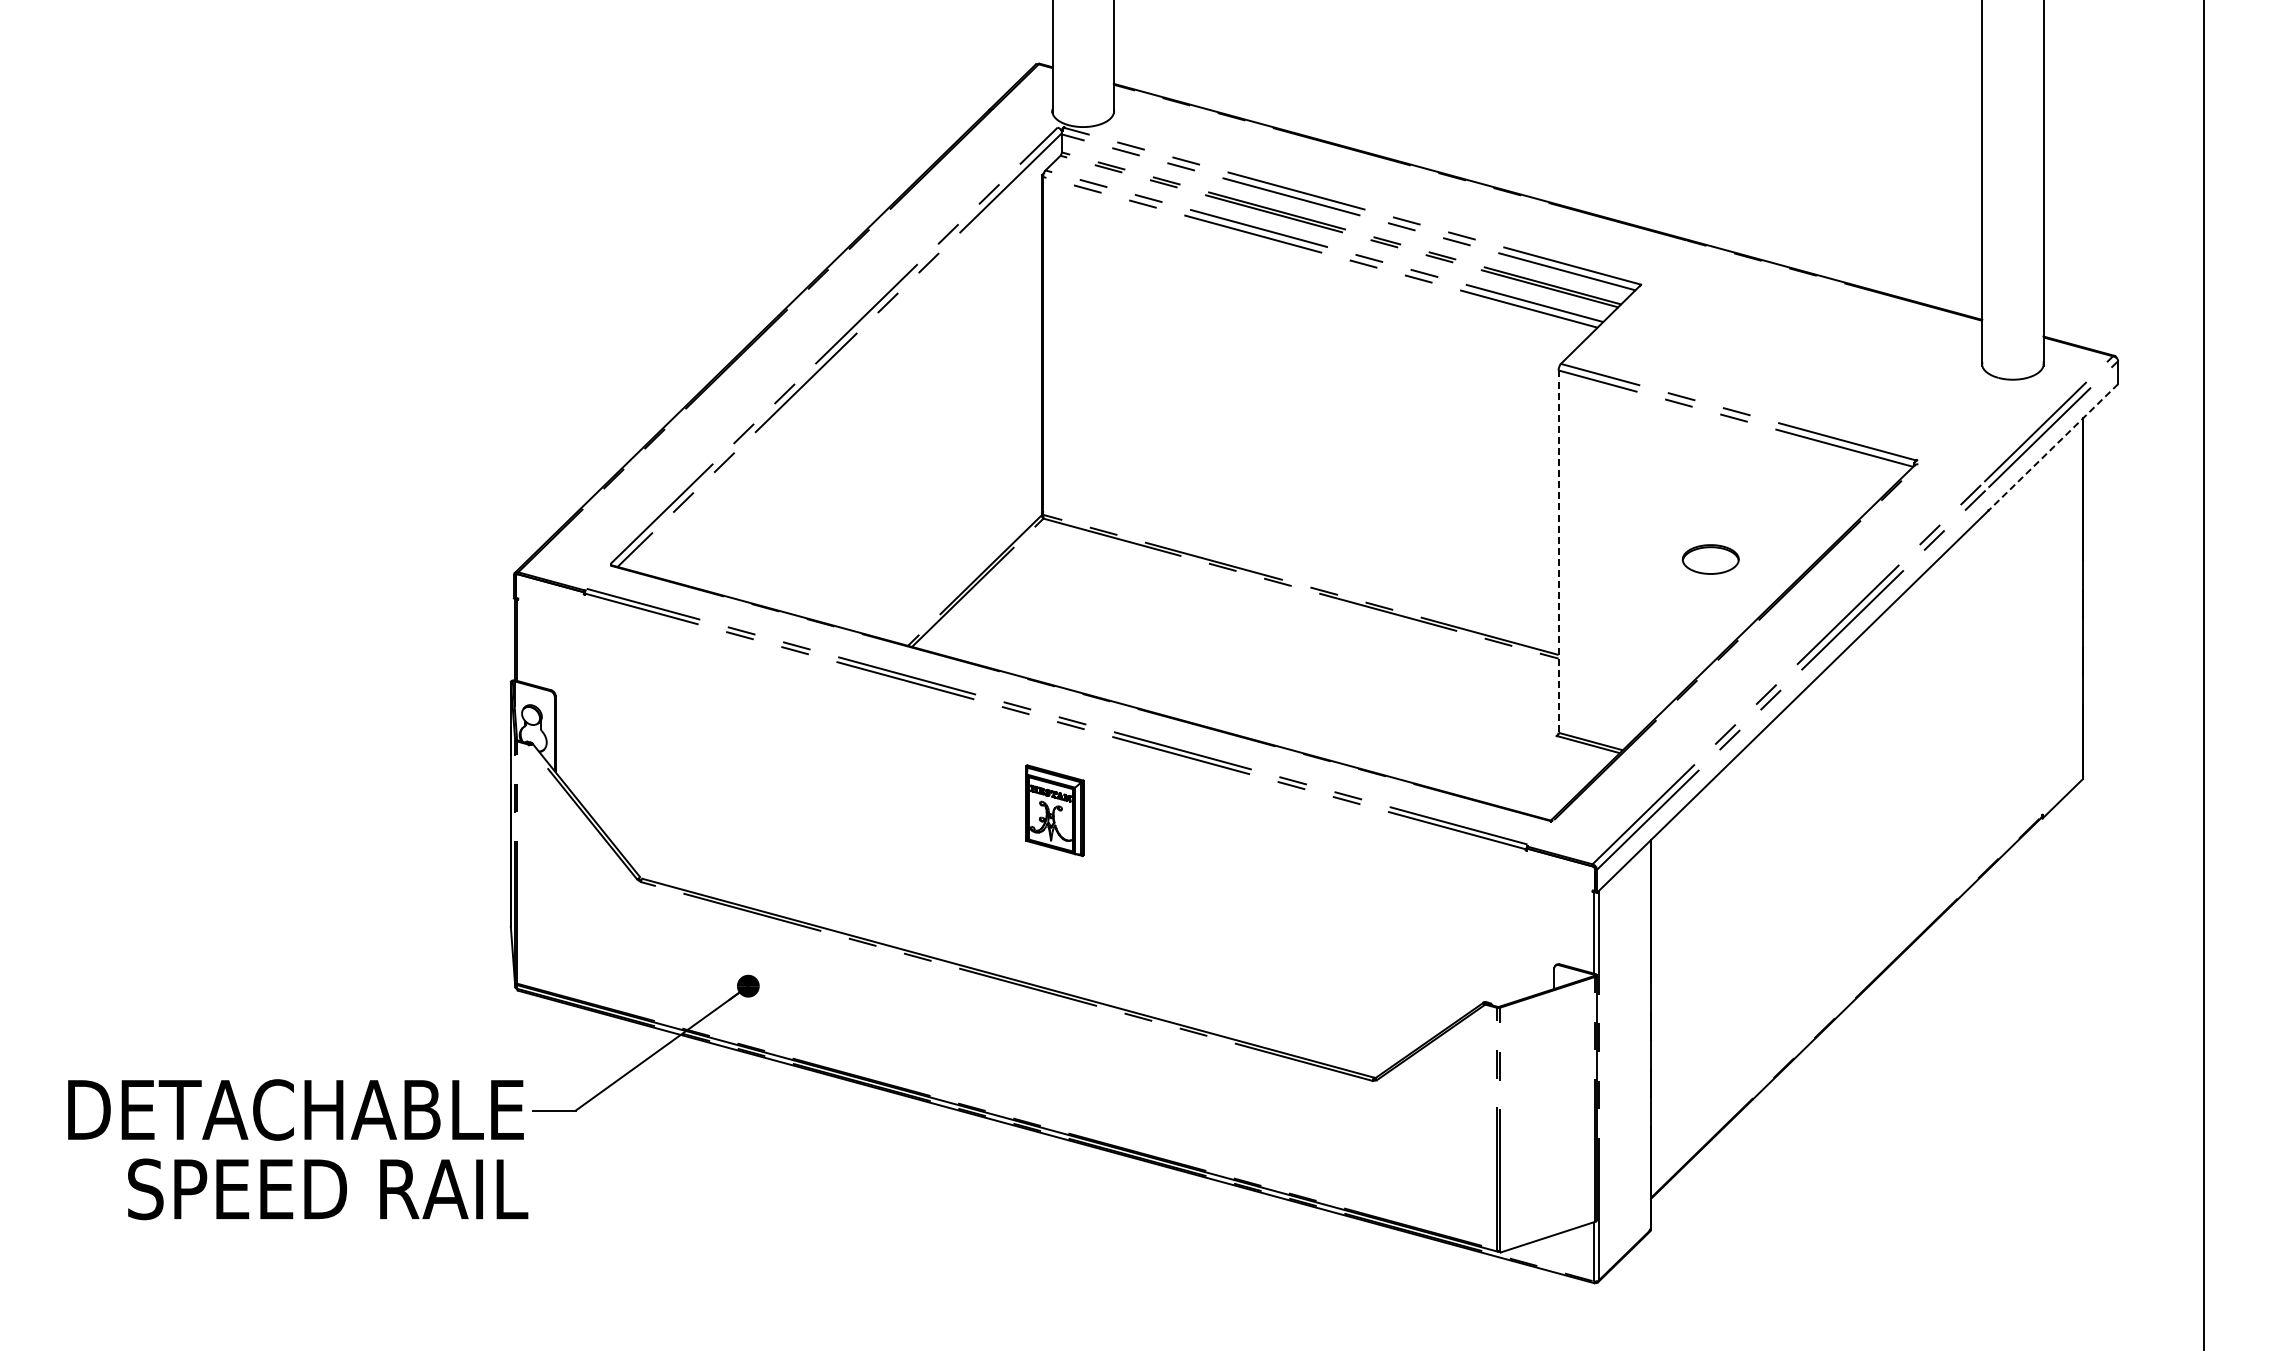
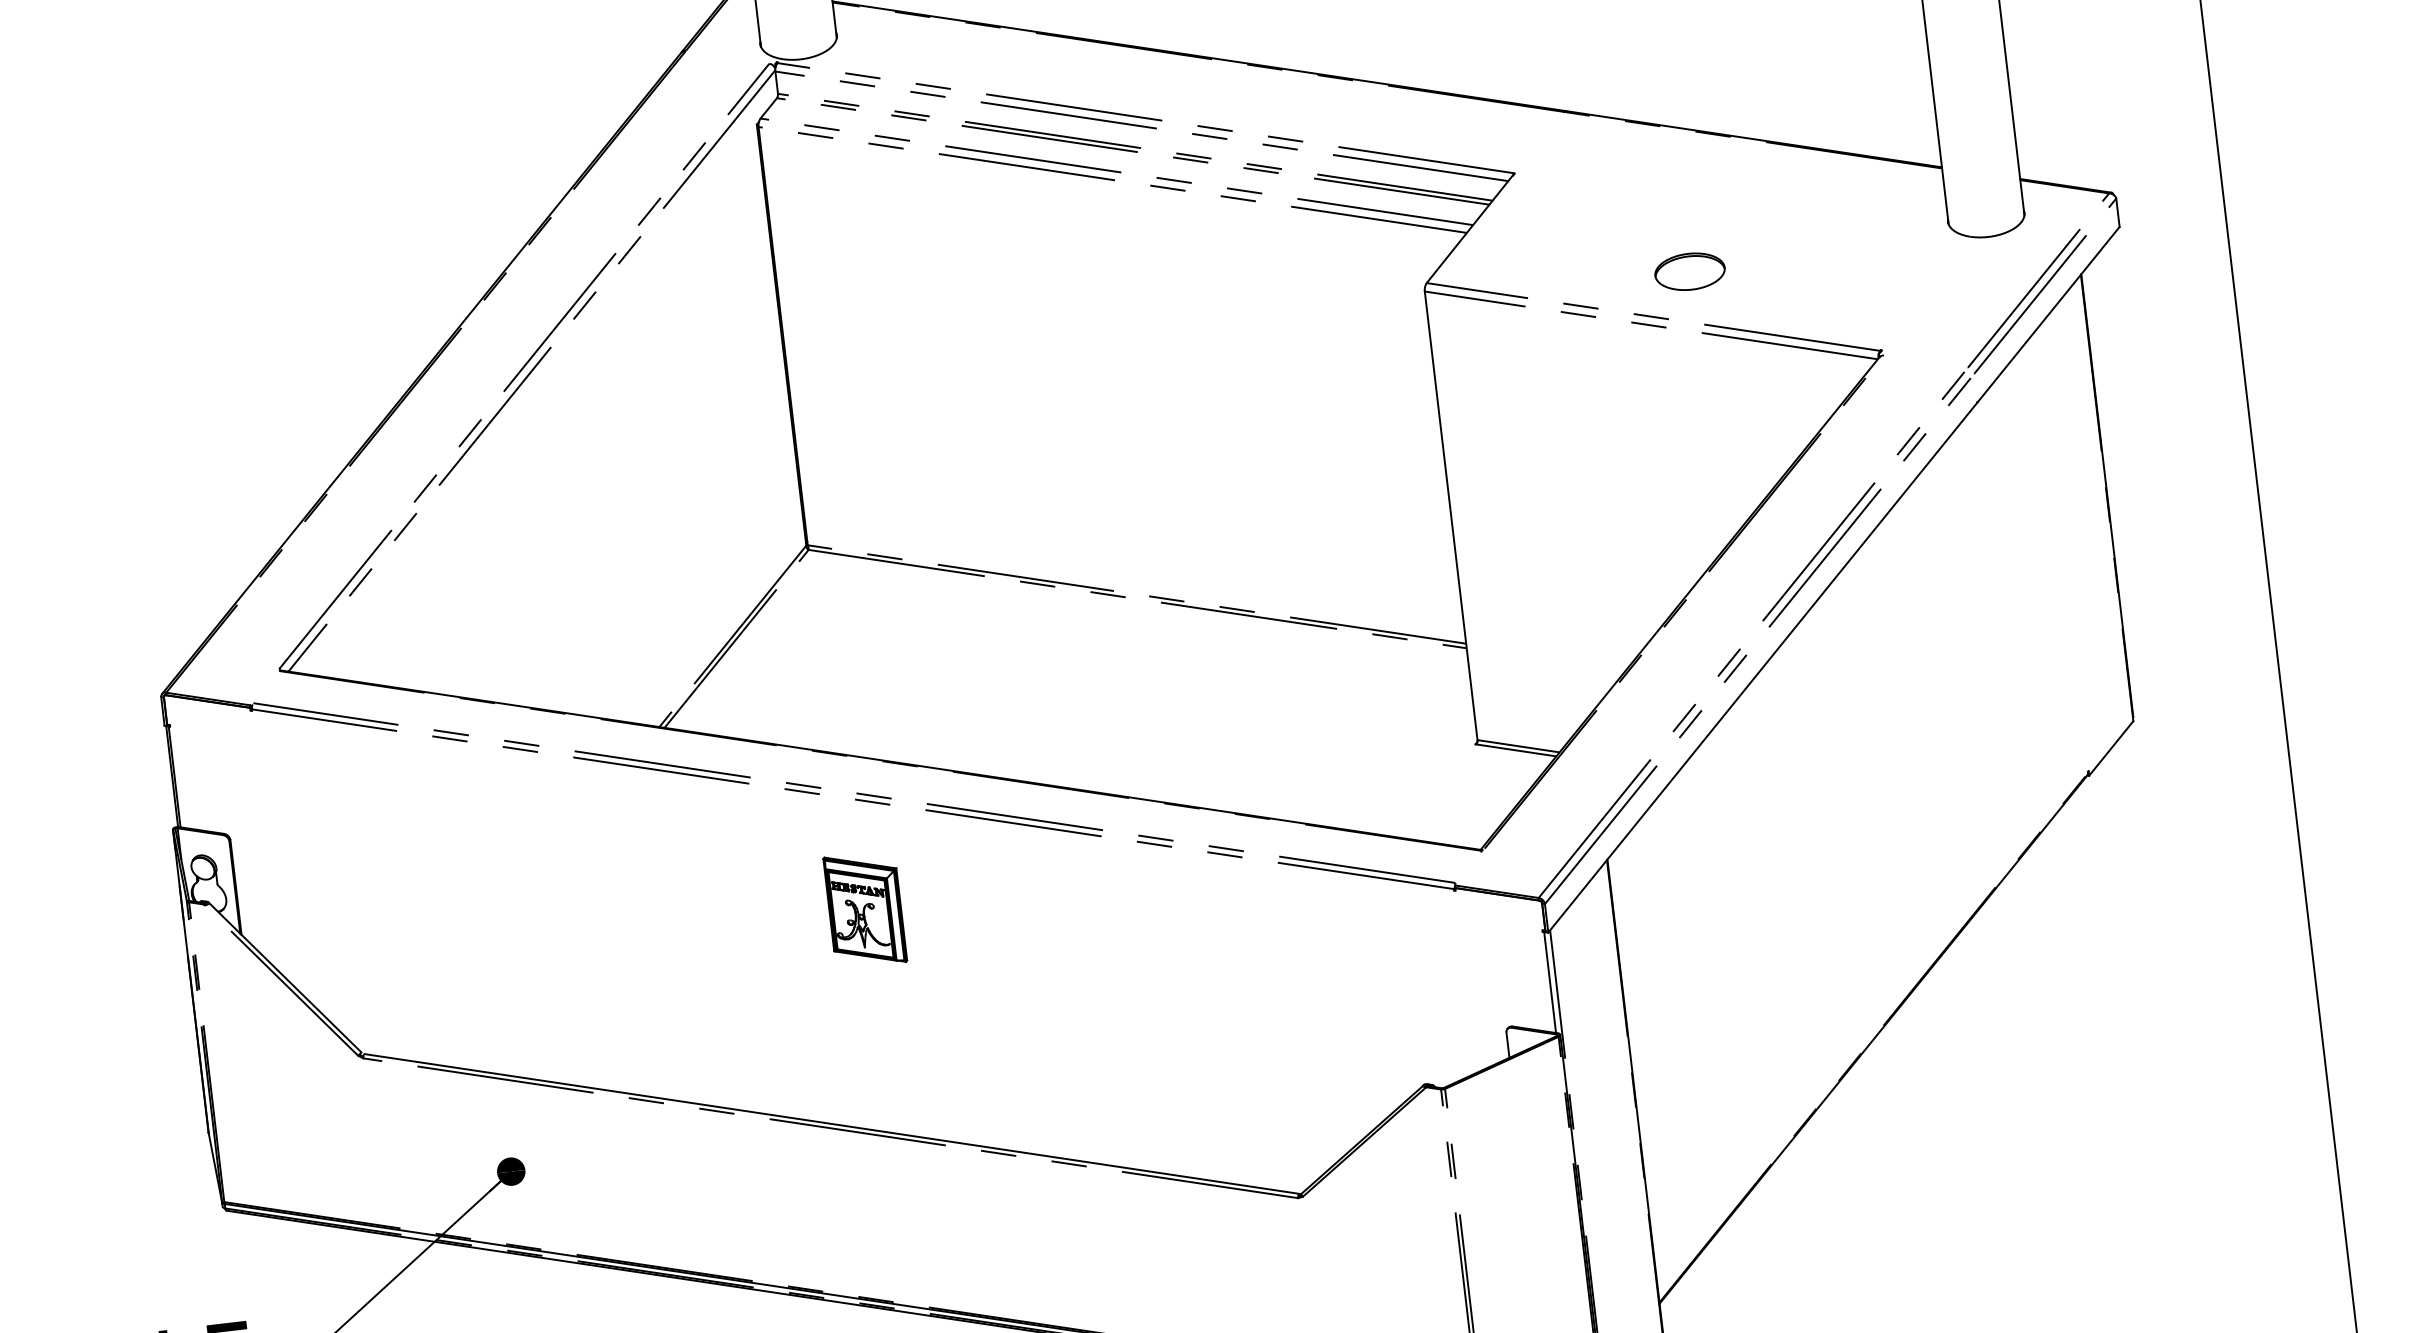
line: (2053, 447) -> (2048, 314), dashed -> solid
line: (1558, 552) -> (1451, 516), dashed -> solid
part: (1710, 559) -> (1689, 271), moved

